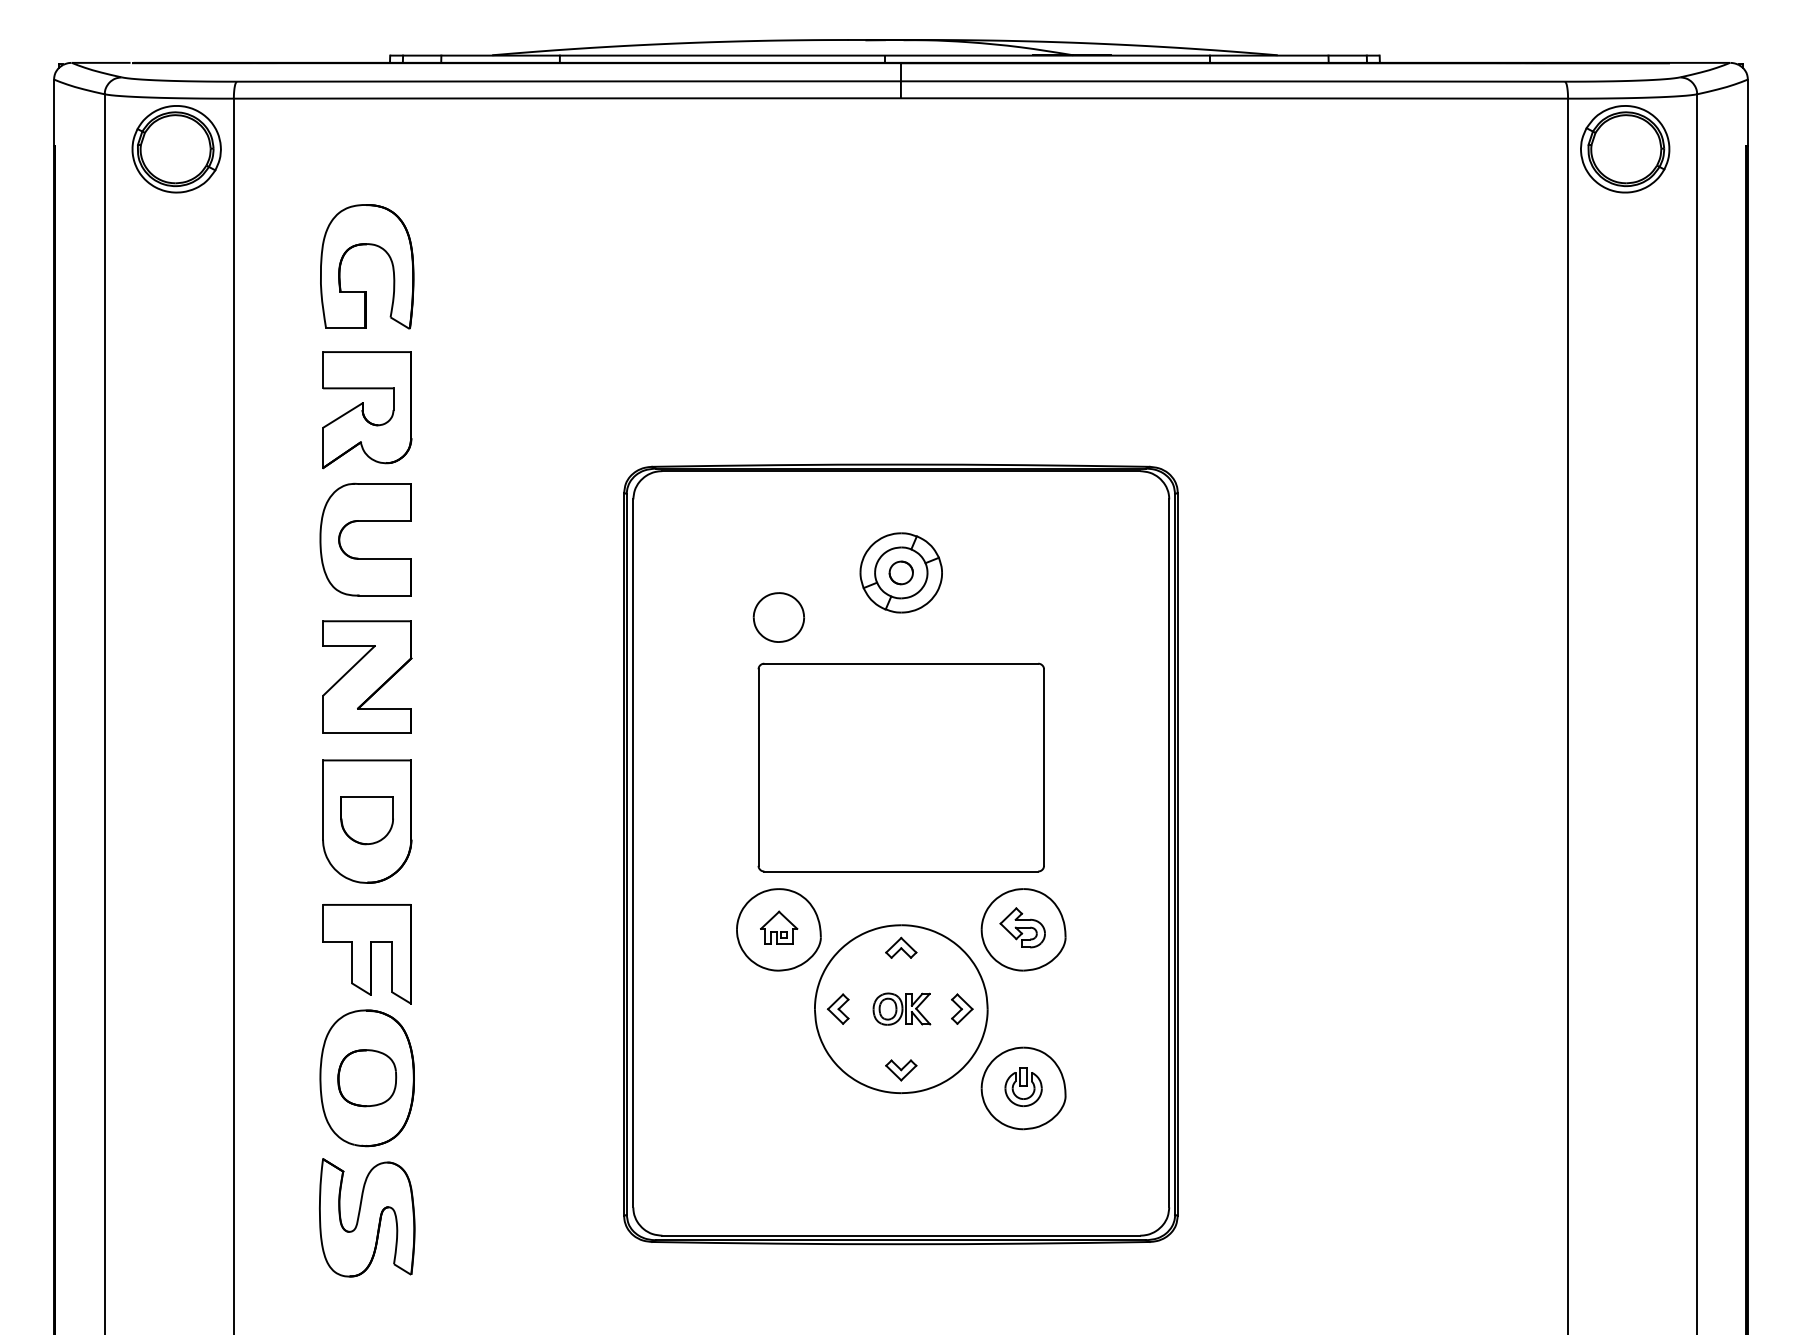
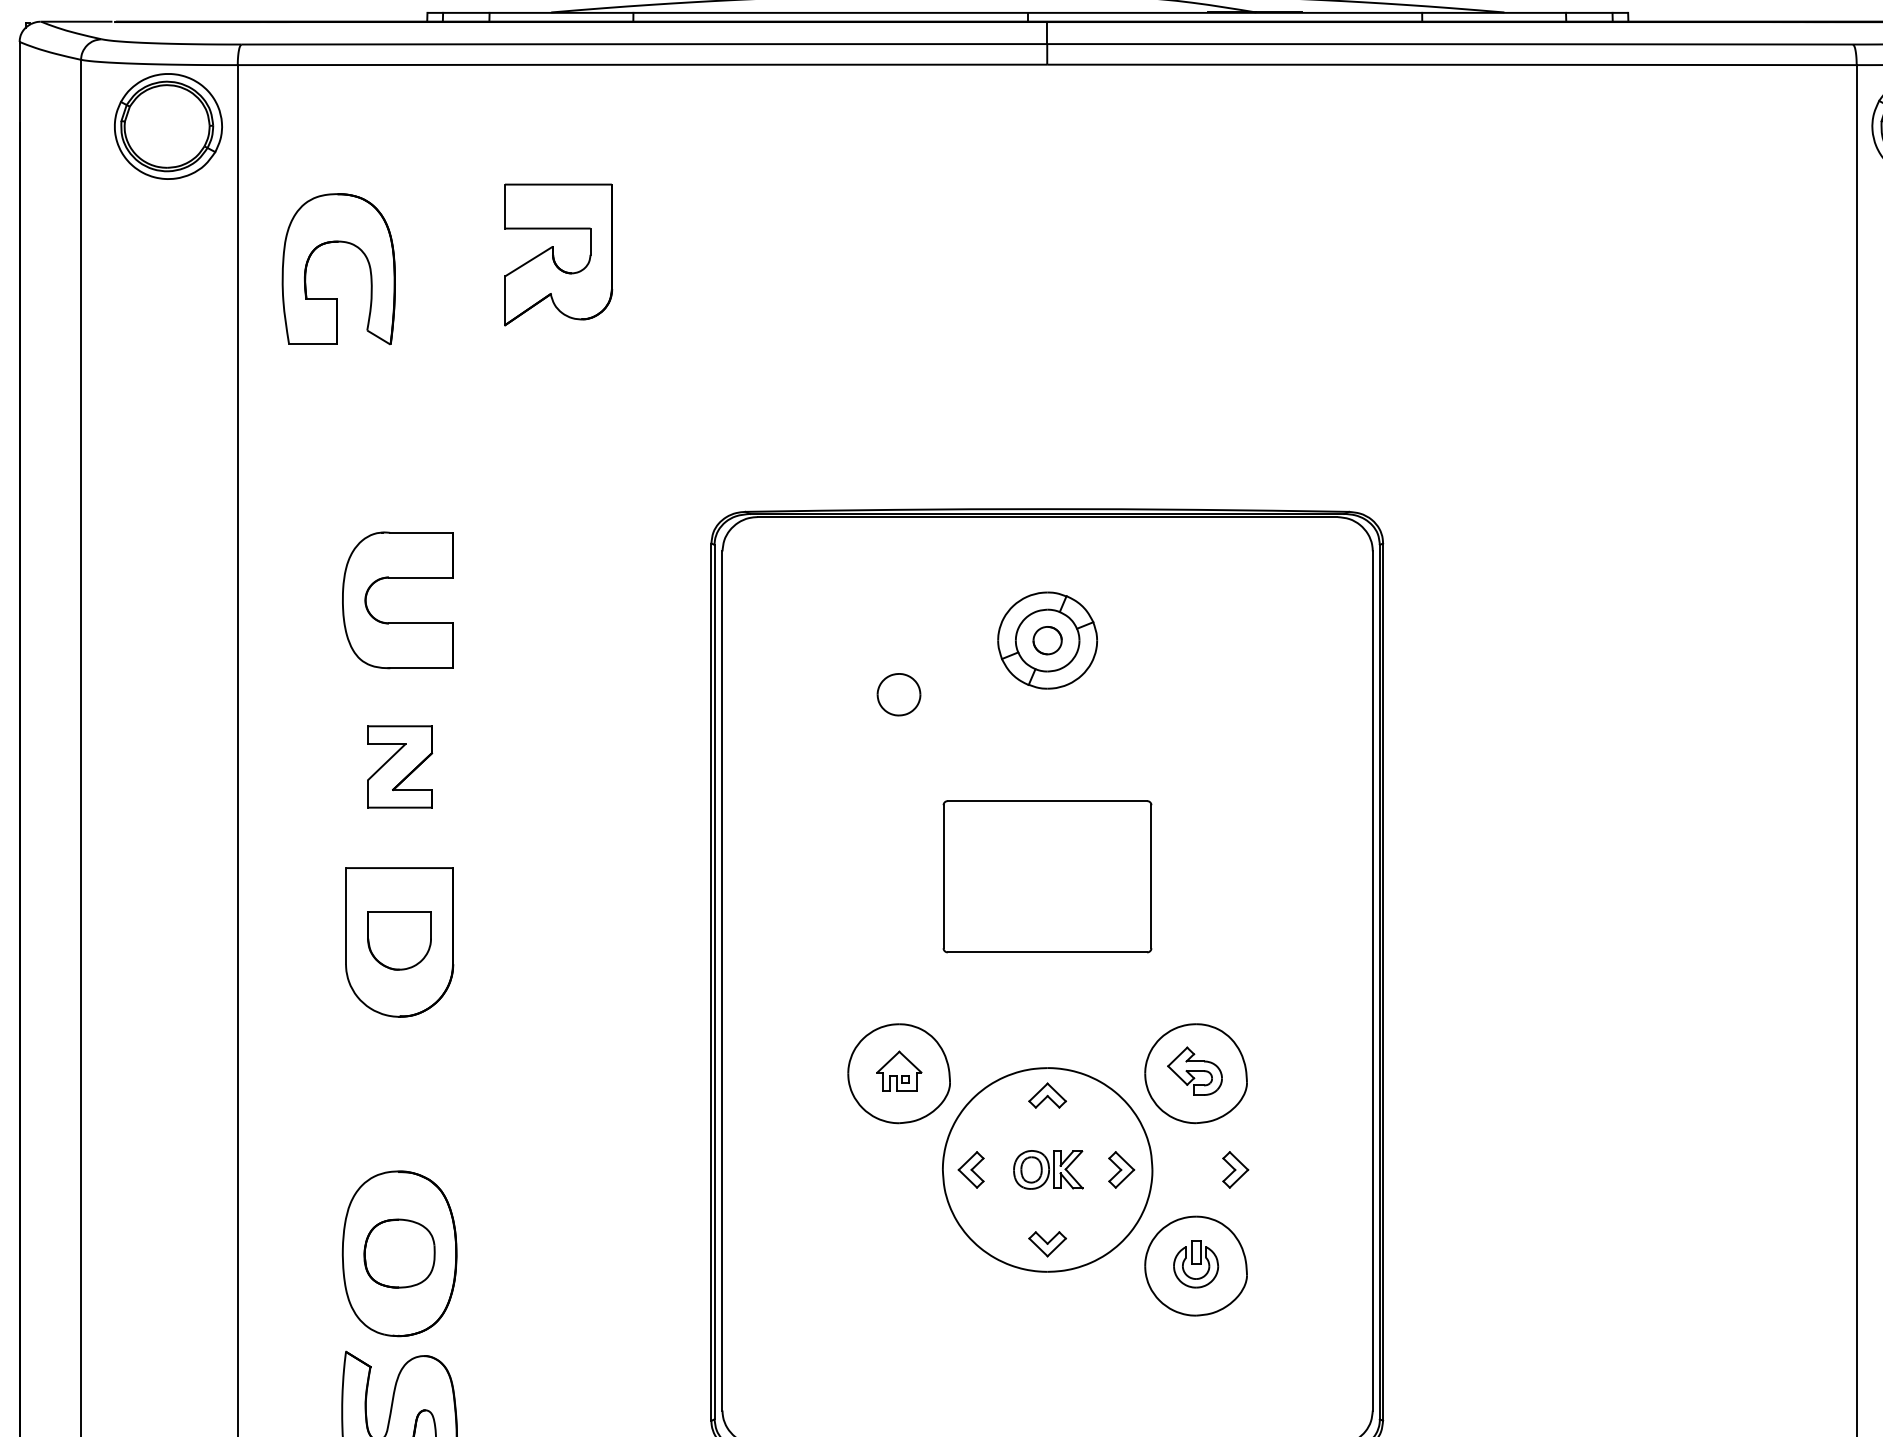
part: (366, 245) -> (338, 243), moved
part: (367, 410) -> (558, 255), moved
part: (778, 617) -> (898, 694), size x0.7
part: (367, 676) -> (399, 766), size x0.6
part: (900, 767) -> (1046, 876), size x0.6
part: (366, 954) -> (398, 1103), removed
part: (1056, 1008) -> (1235, 1169), added

